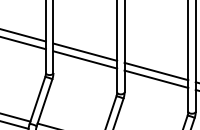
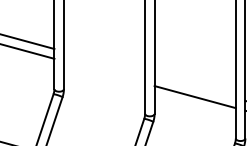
line: (85, 51) -> (104, 61), removed
line: (85, 59) -> (104, 71), removed
line: (156, 71) -> (195, 87), removed

